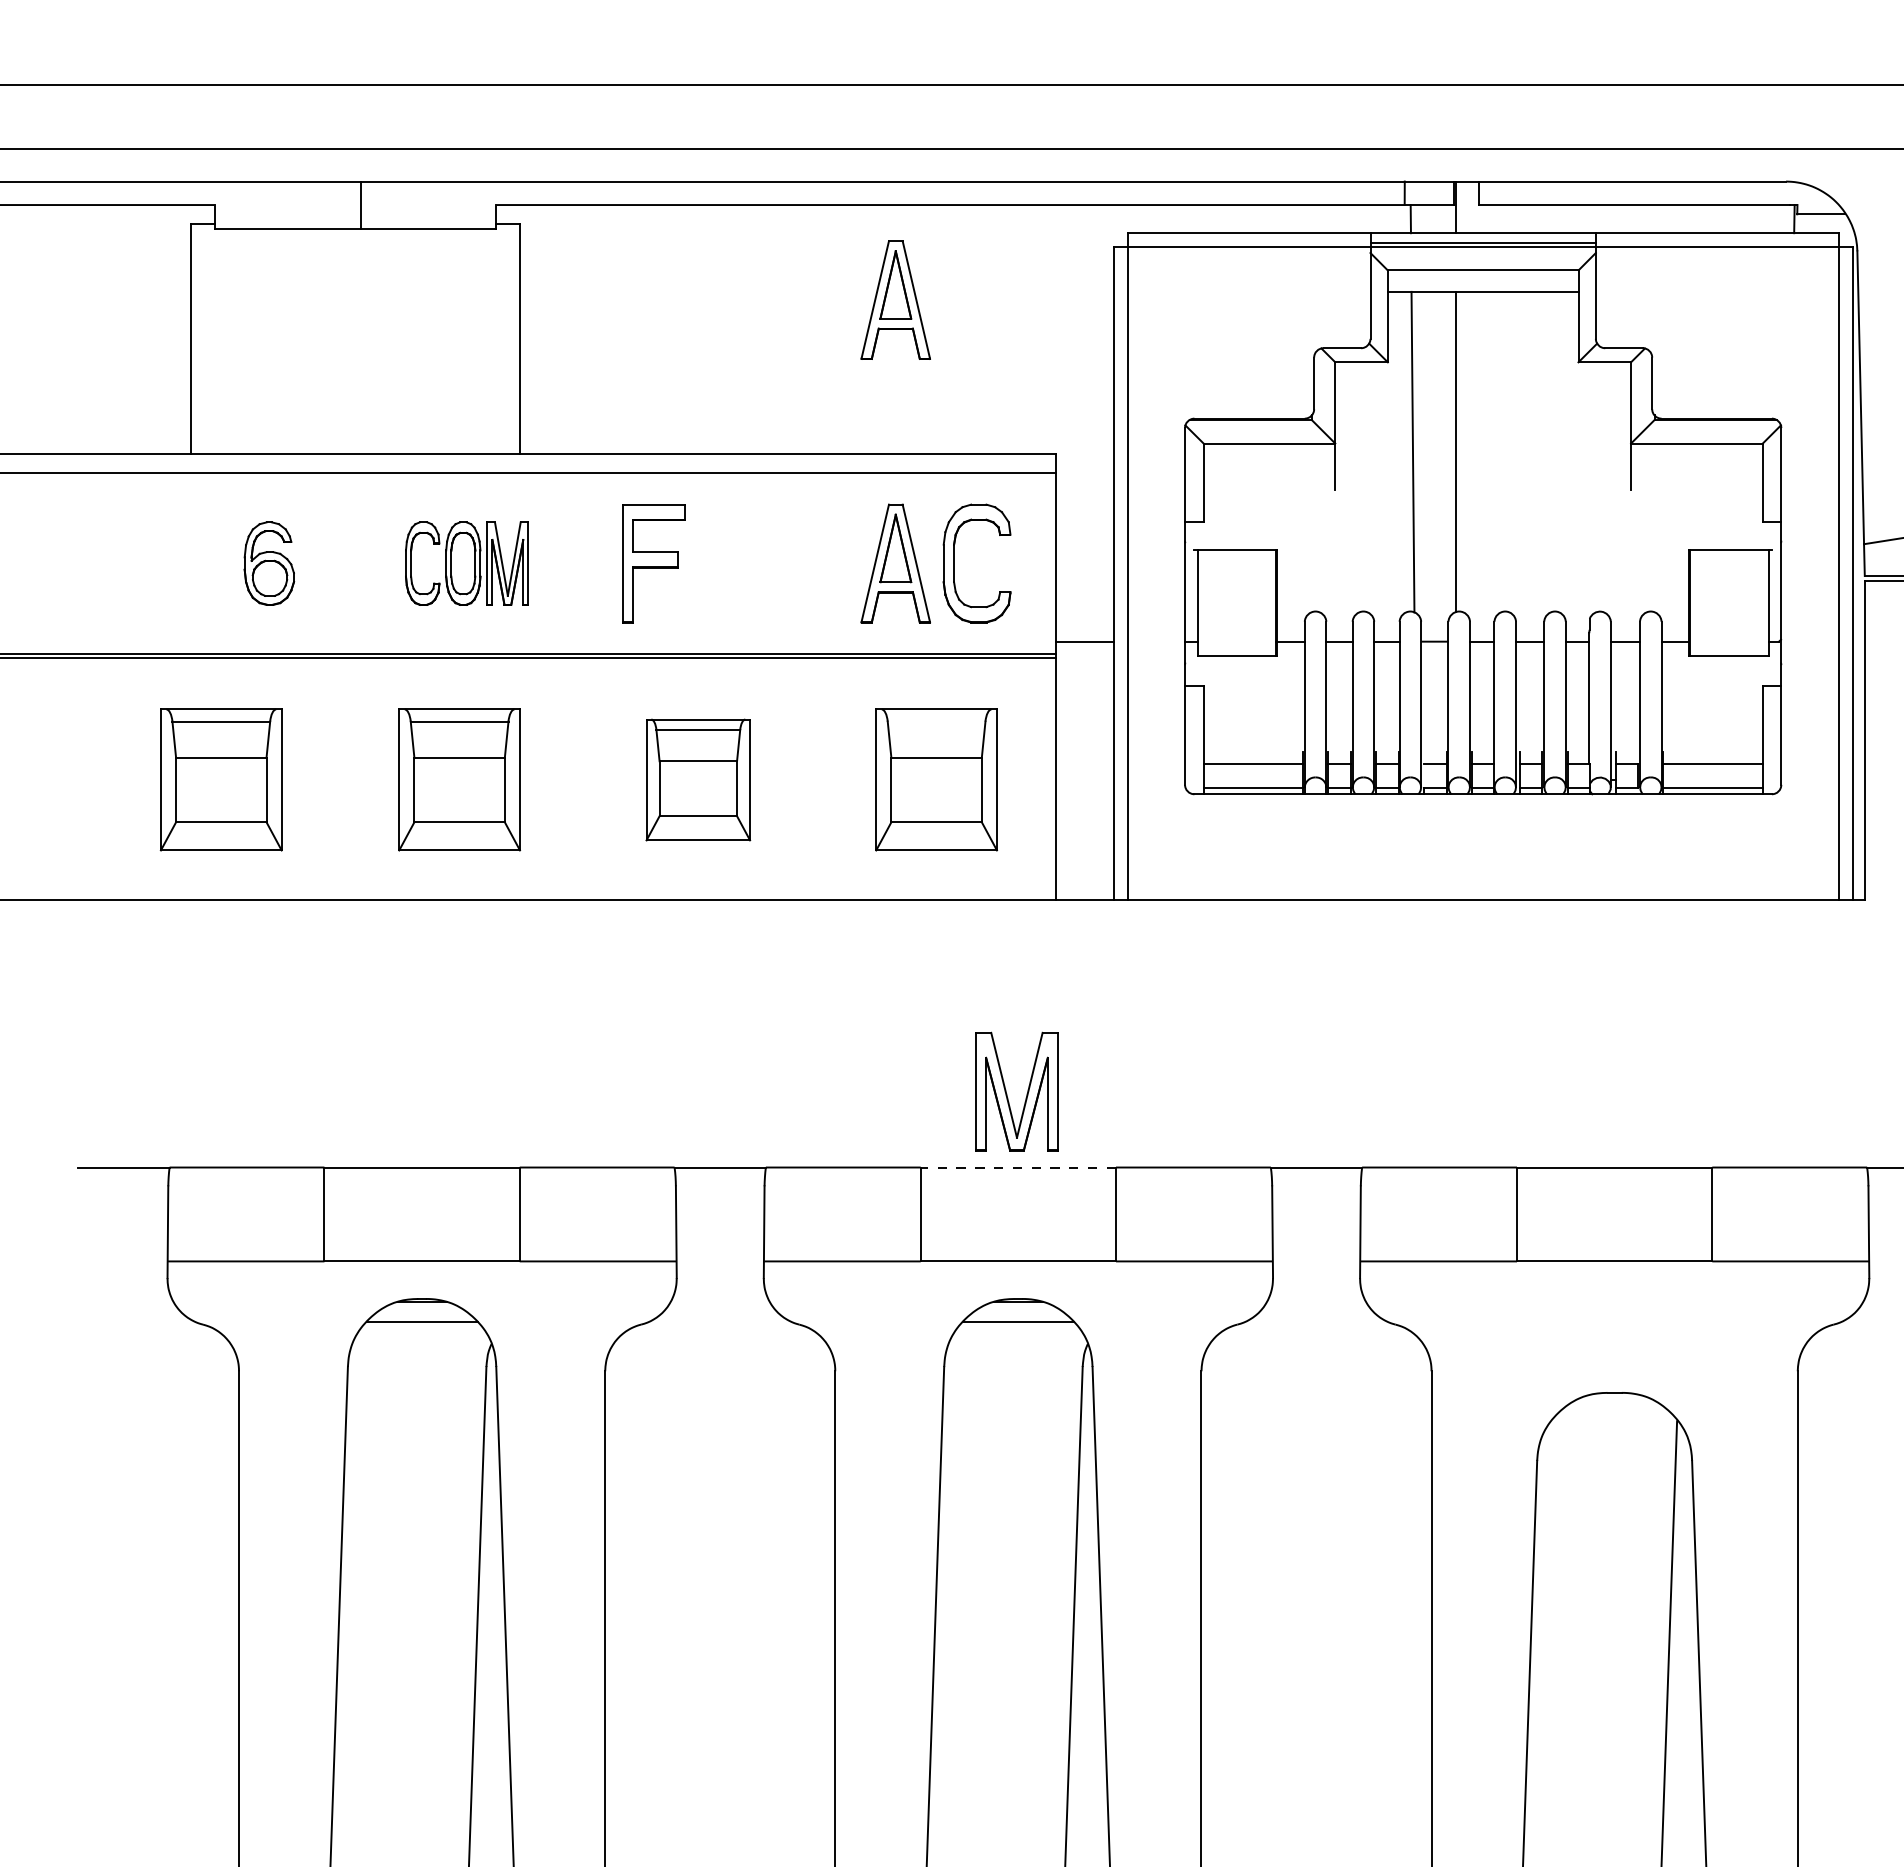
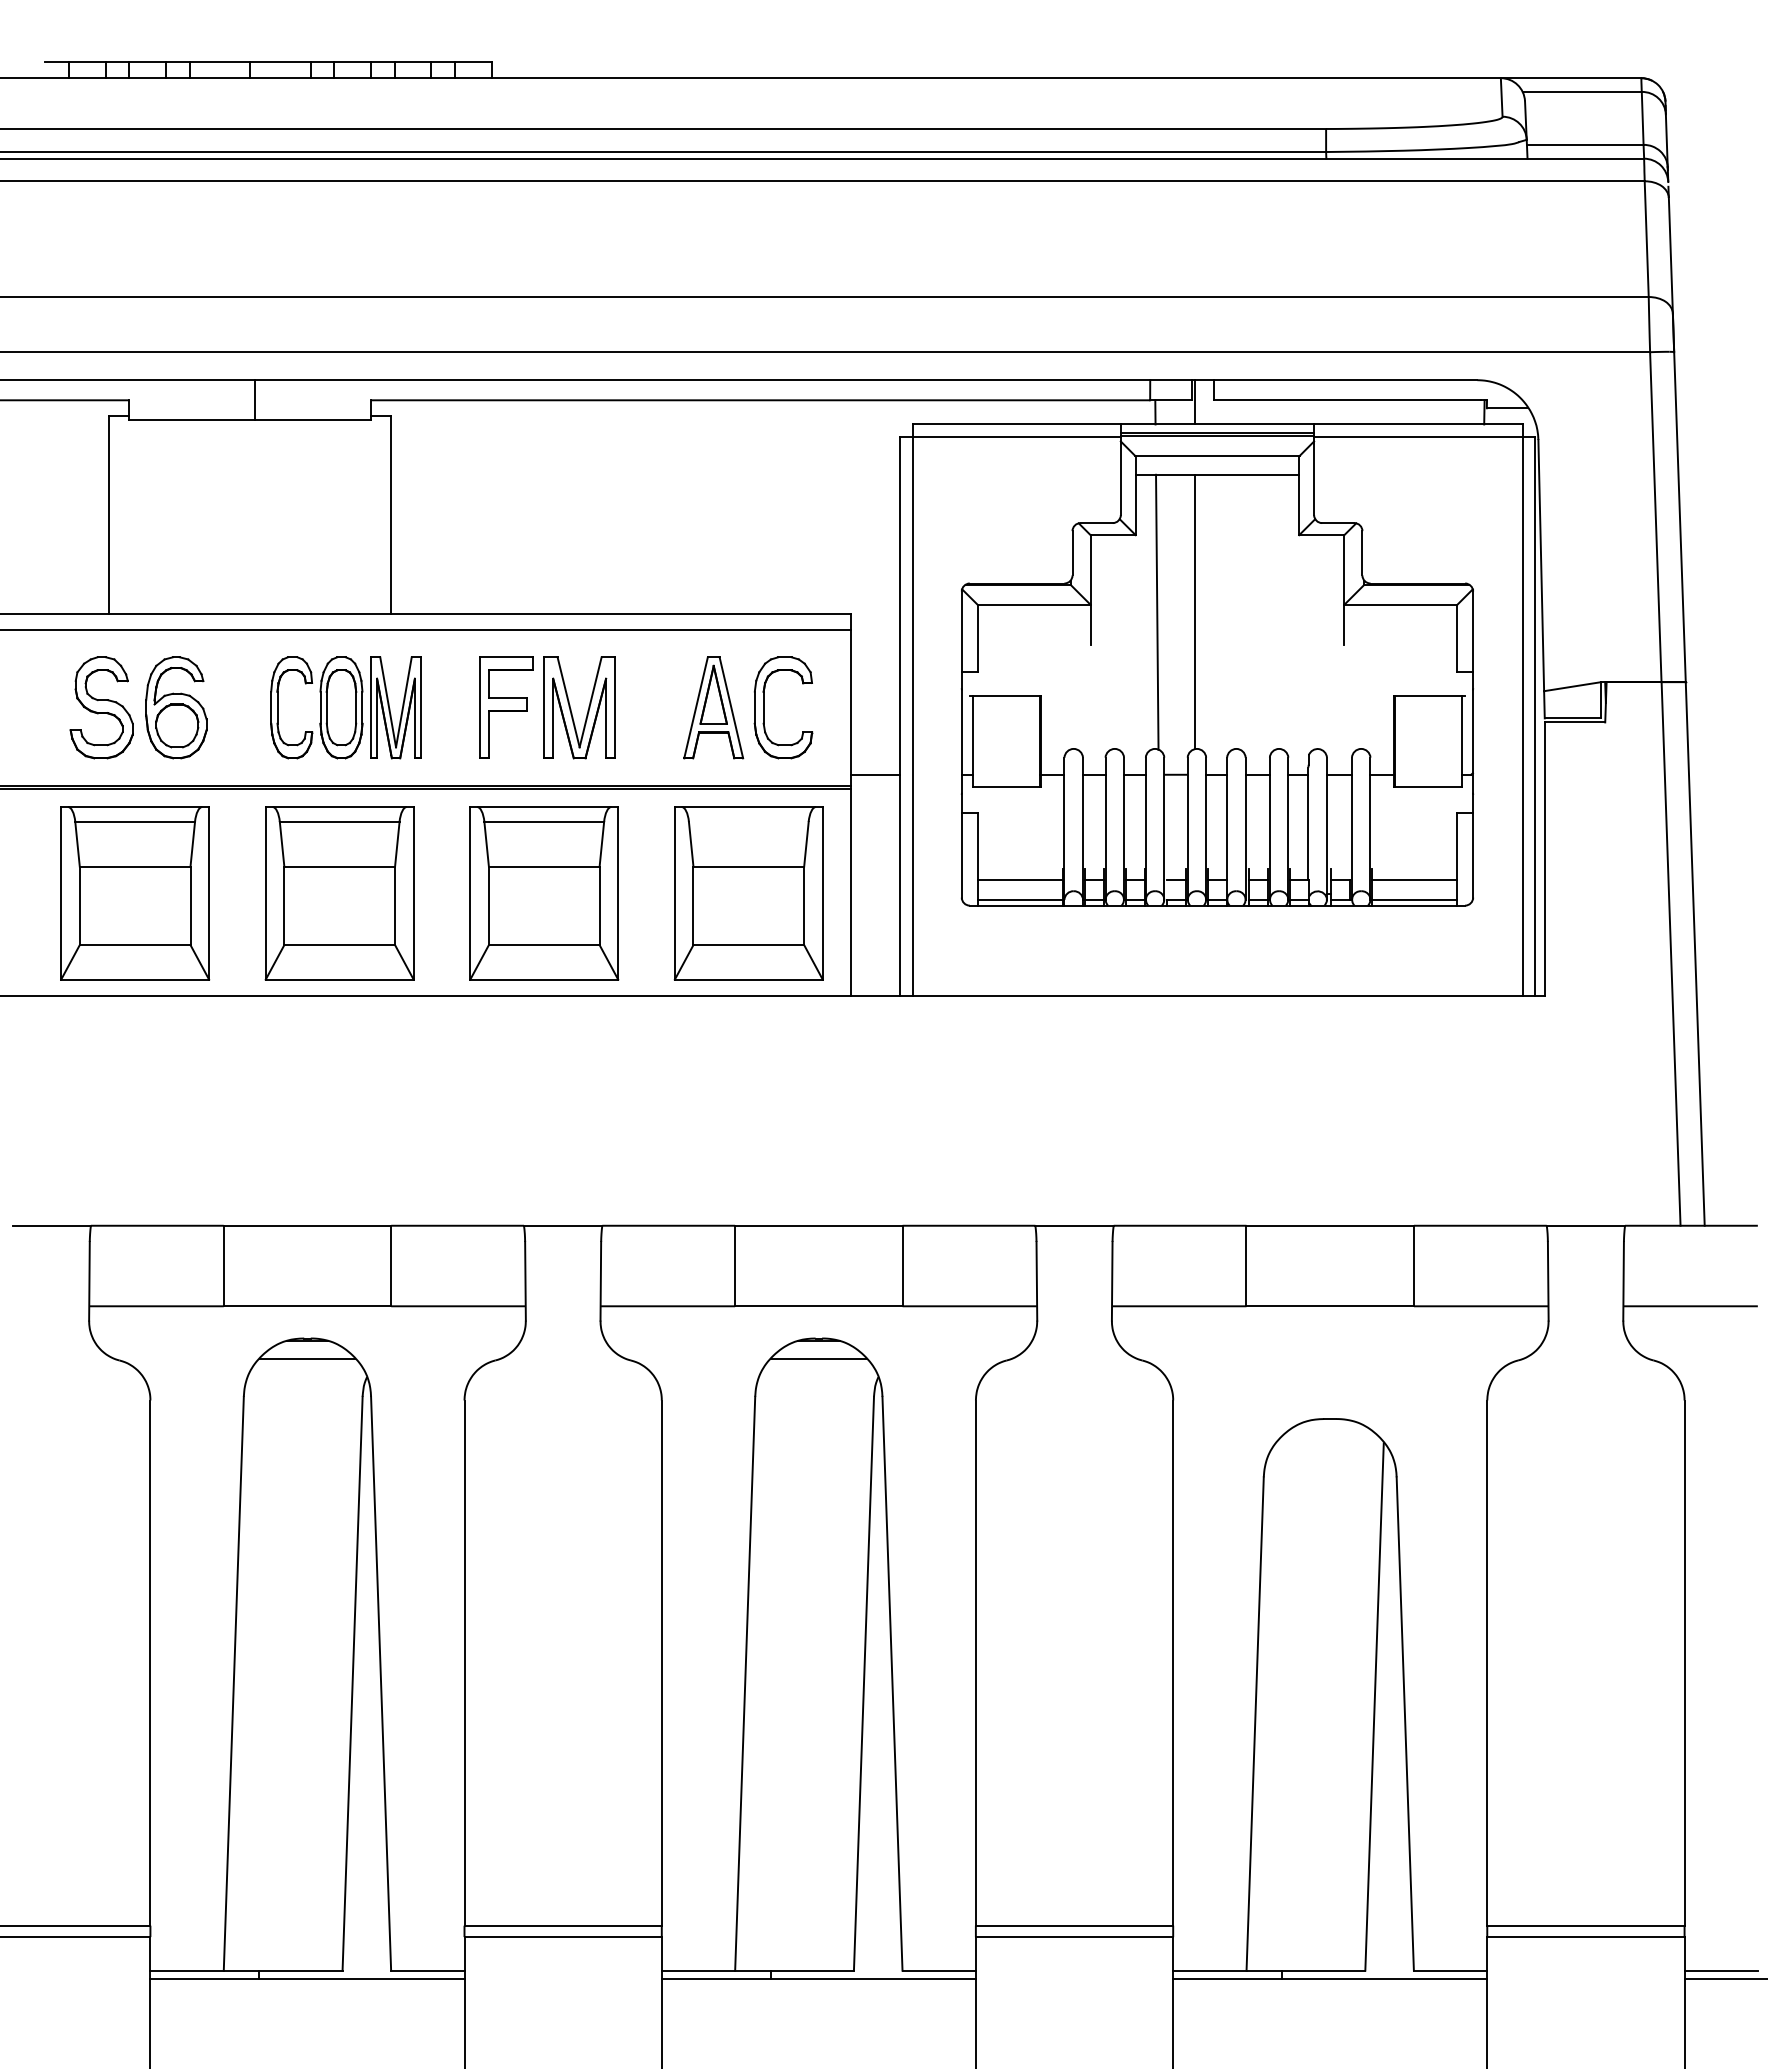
part: (895, 299) -> (713, 481), removed
part: (181, 563) -> (101, 707), added
part: (269, 563) -> (176, 707), size x1.43
part: (466, 563) -> (345, 707), size x1.43
part: (221, 780) -> (135, 893), size x1.43
part: (459, 780) -> (339, 893), size x1.43
part: (698, 780) -> (544, 893), size x1.67
part: (936, 780) -> (748, 893), size x1.43
part: (1007, 1092) -> (571, 708), moved
line: (1017, 1167) -> (818, 1225), dashed -> solid

